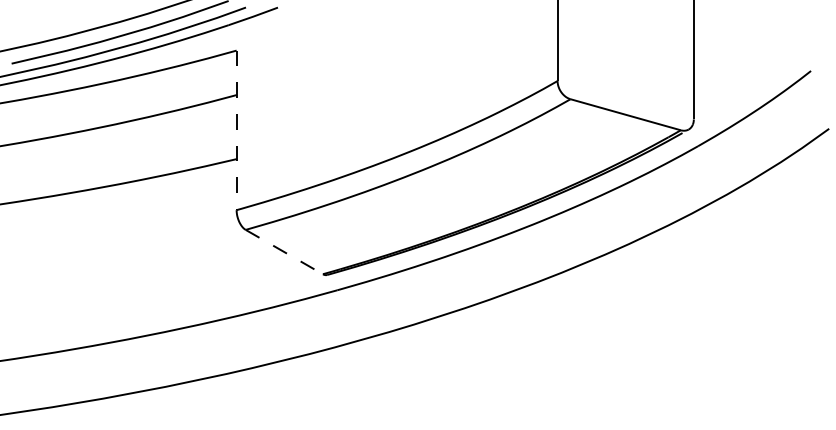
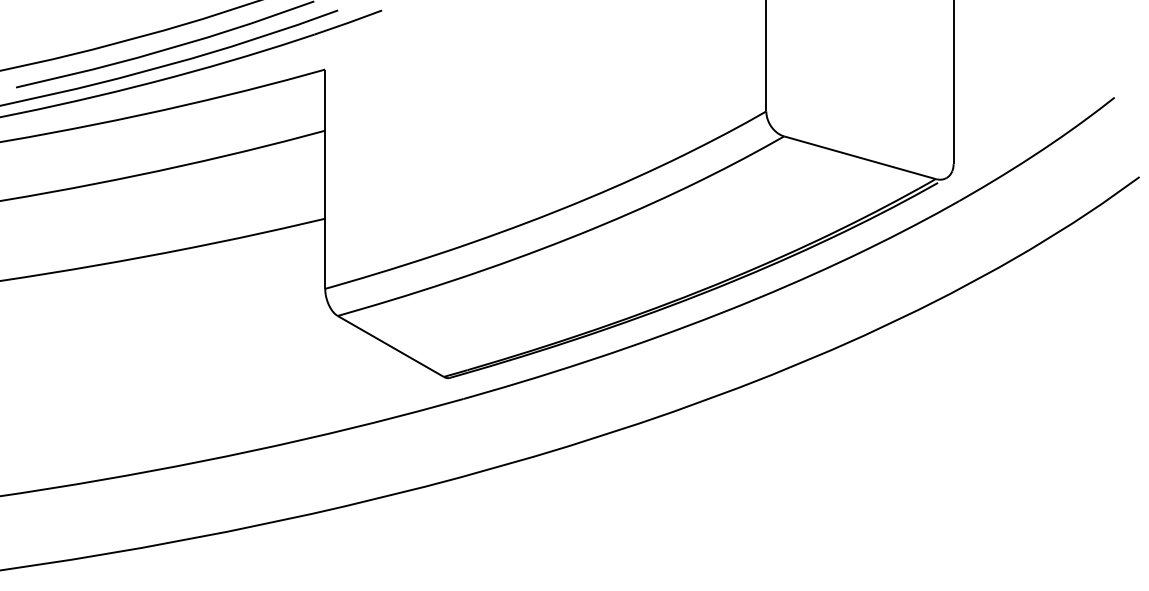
line: (236, 130) -> (325, 179), dashed -> solid
line: (284, 252) -> (391, 347), dashed -> solid

